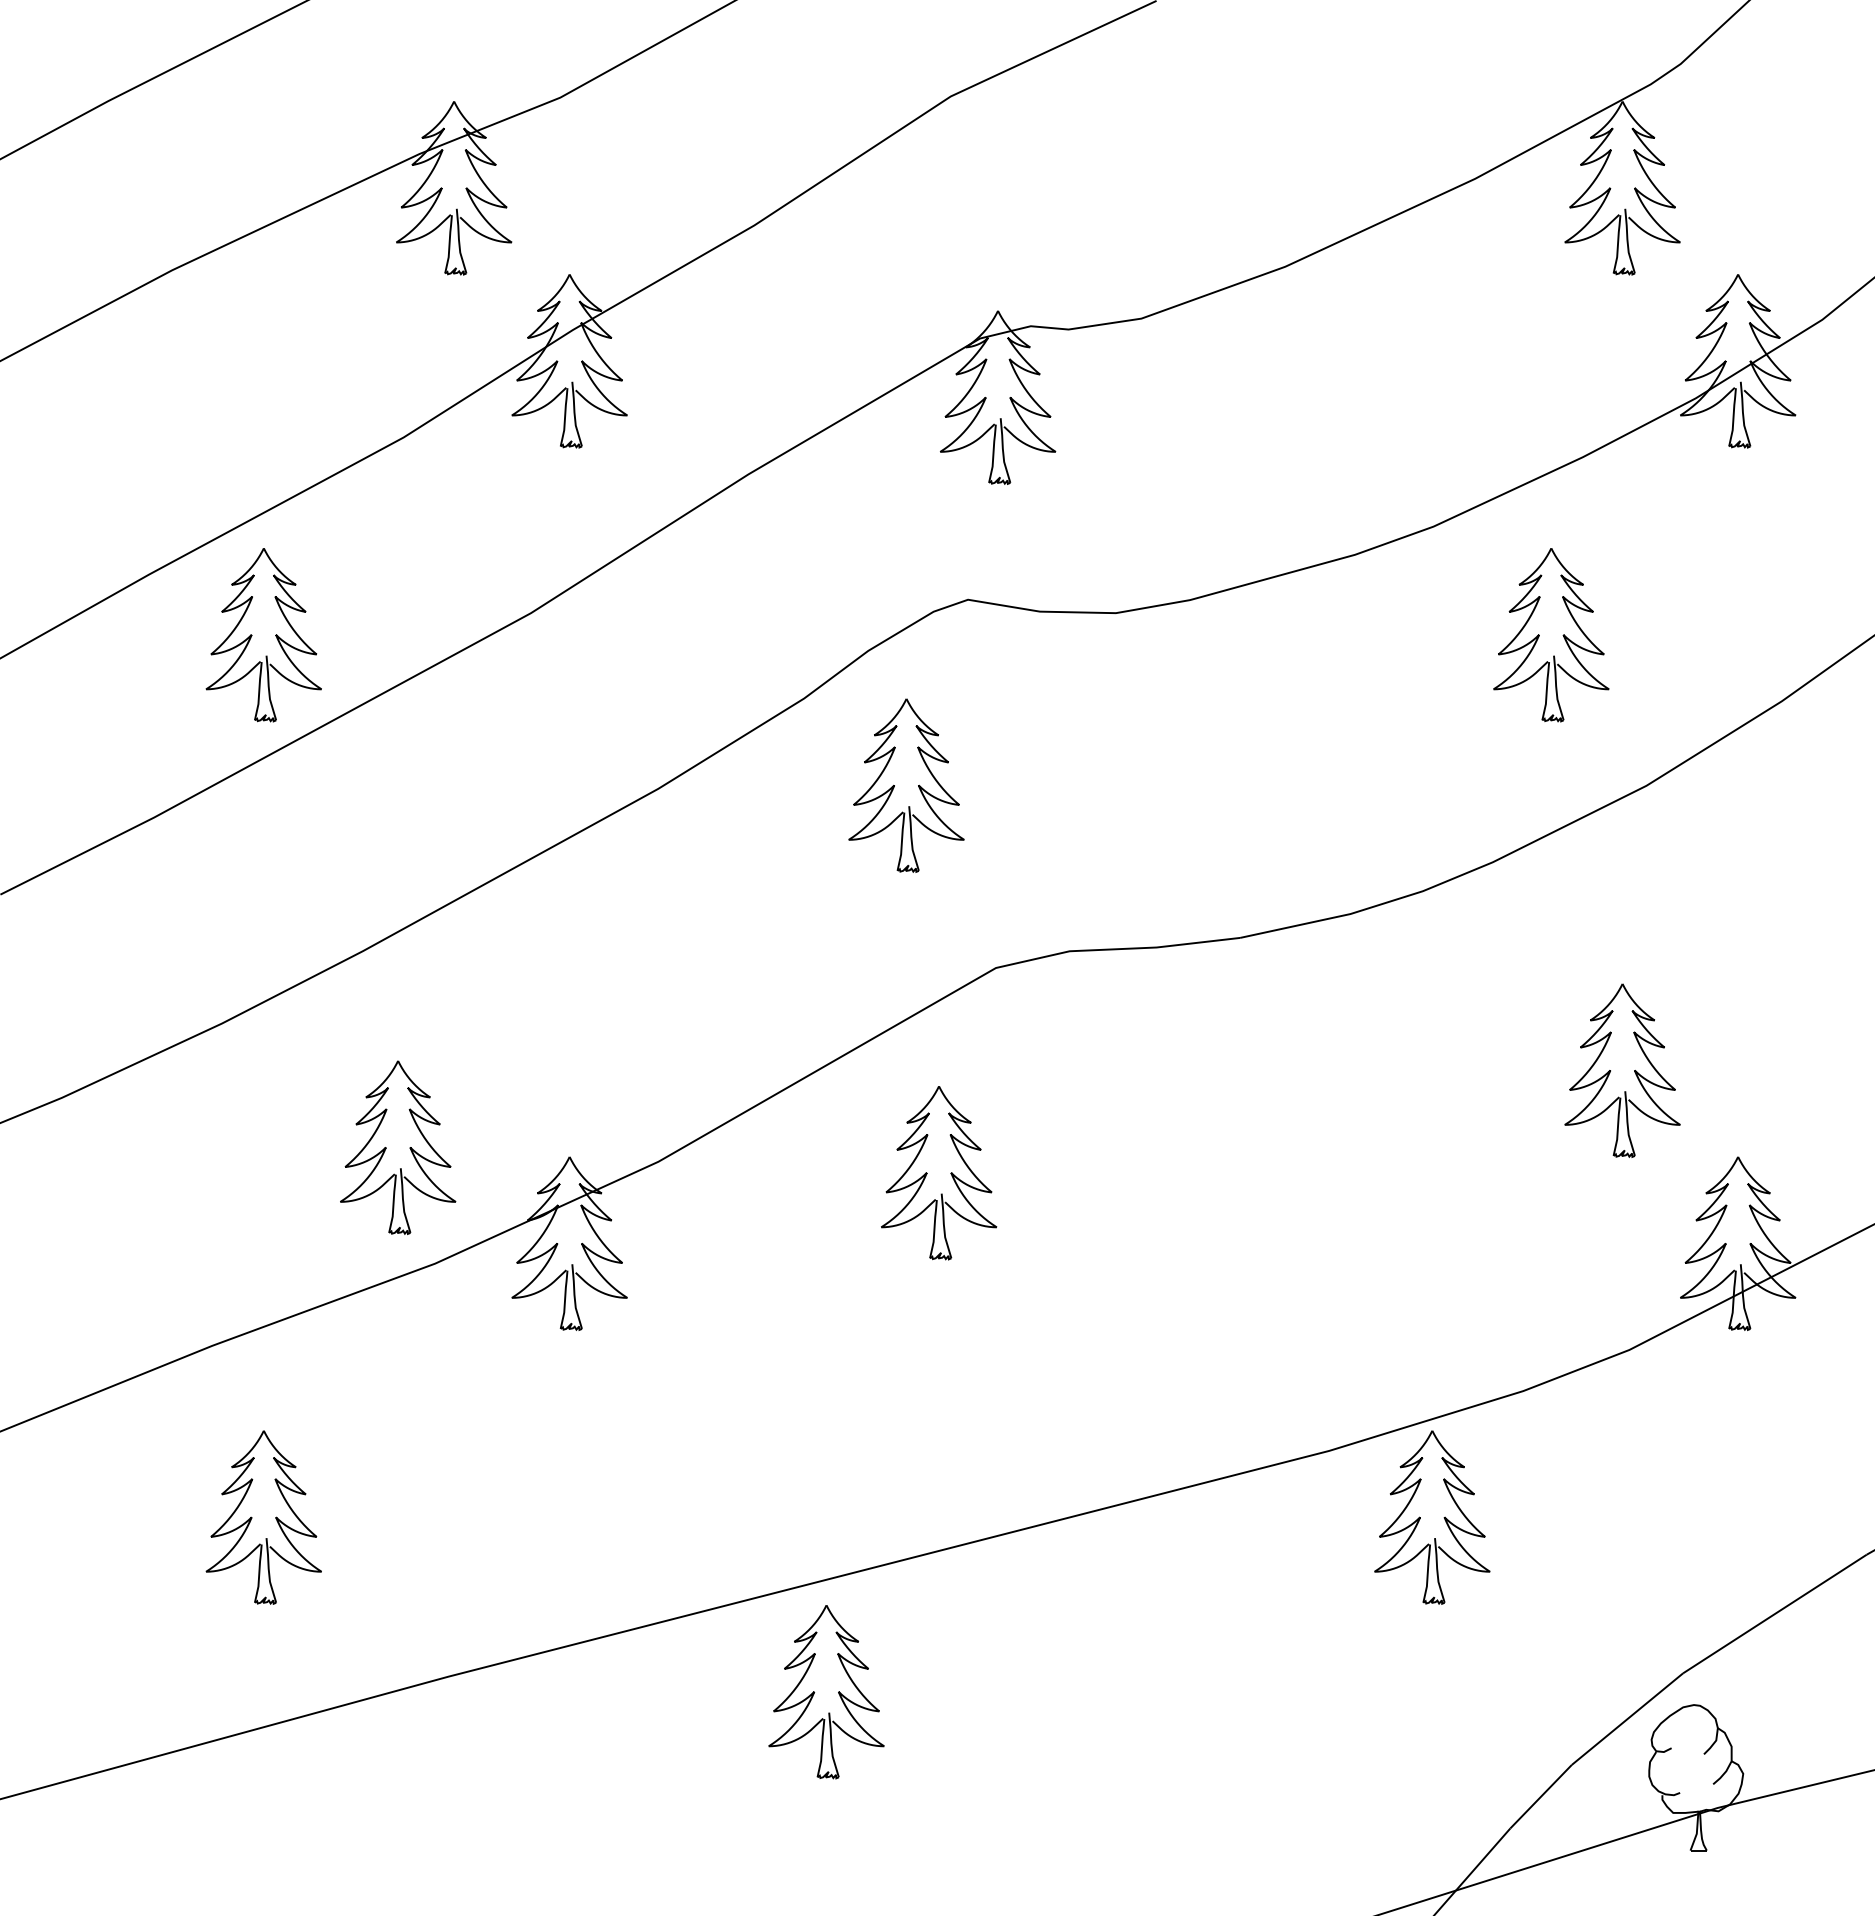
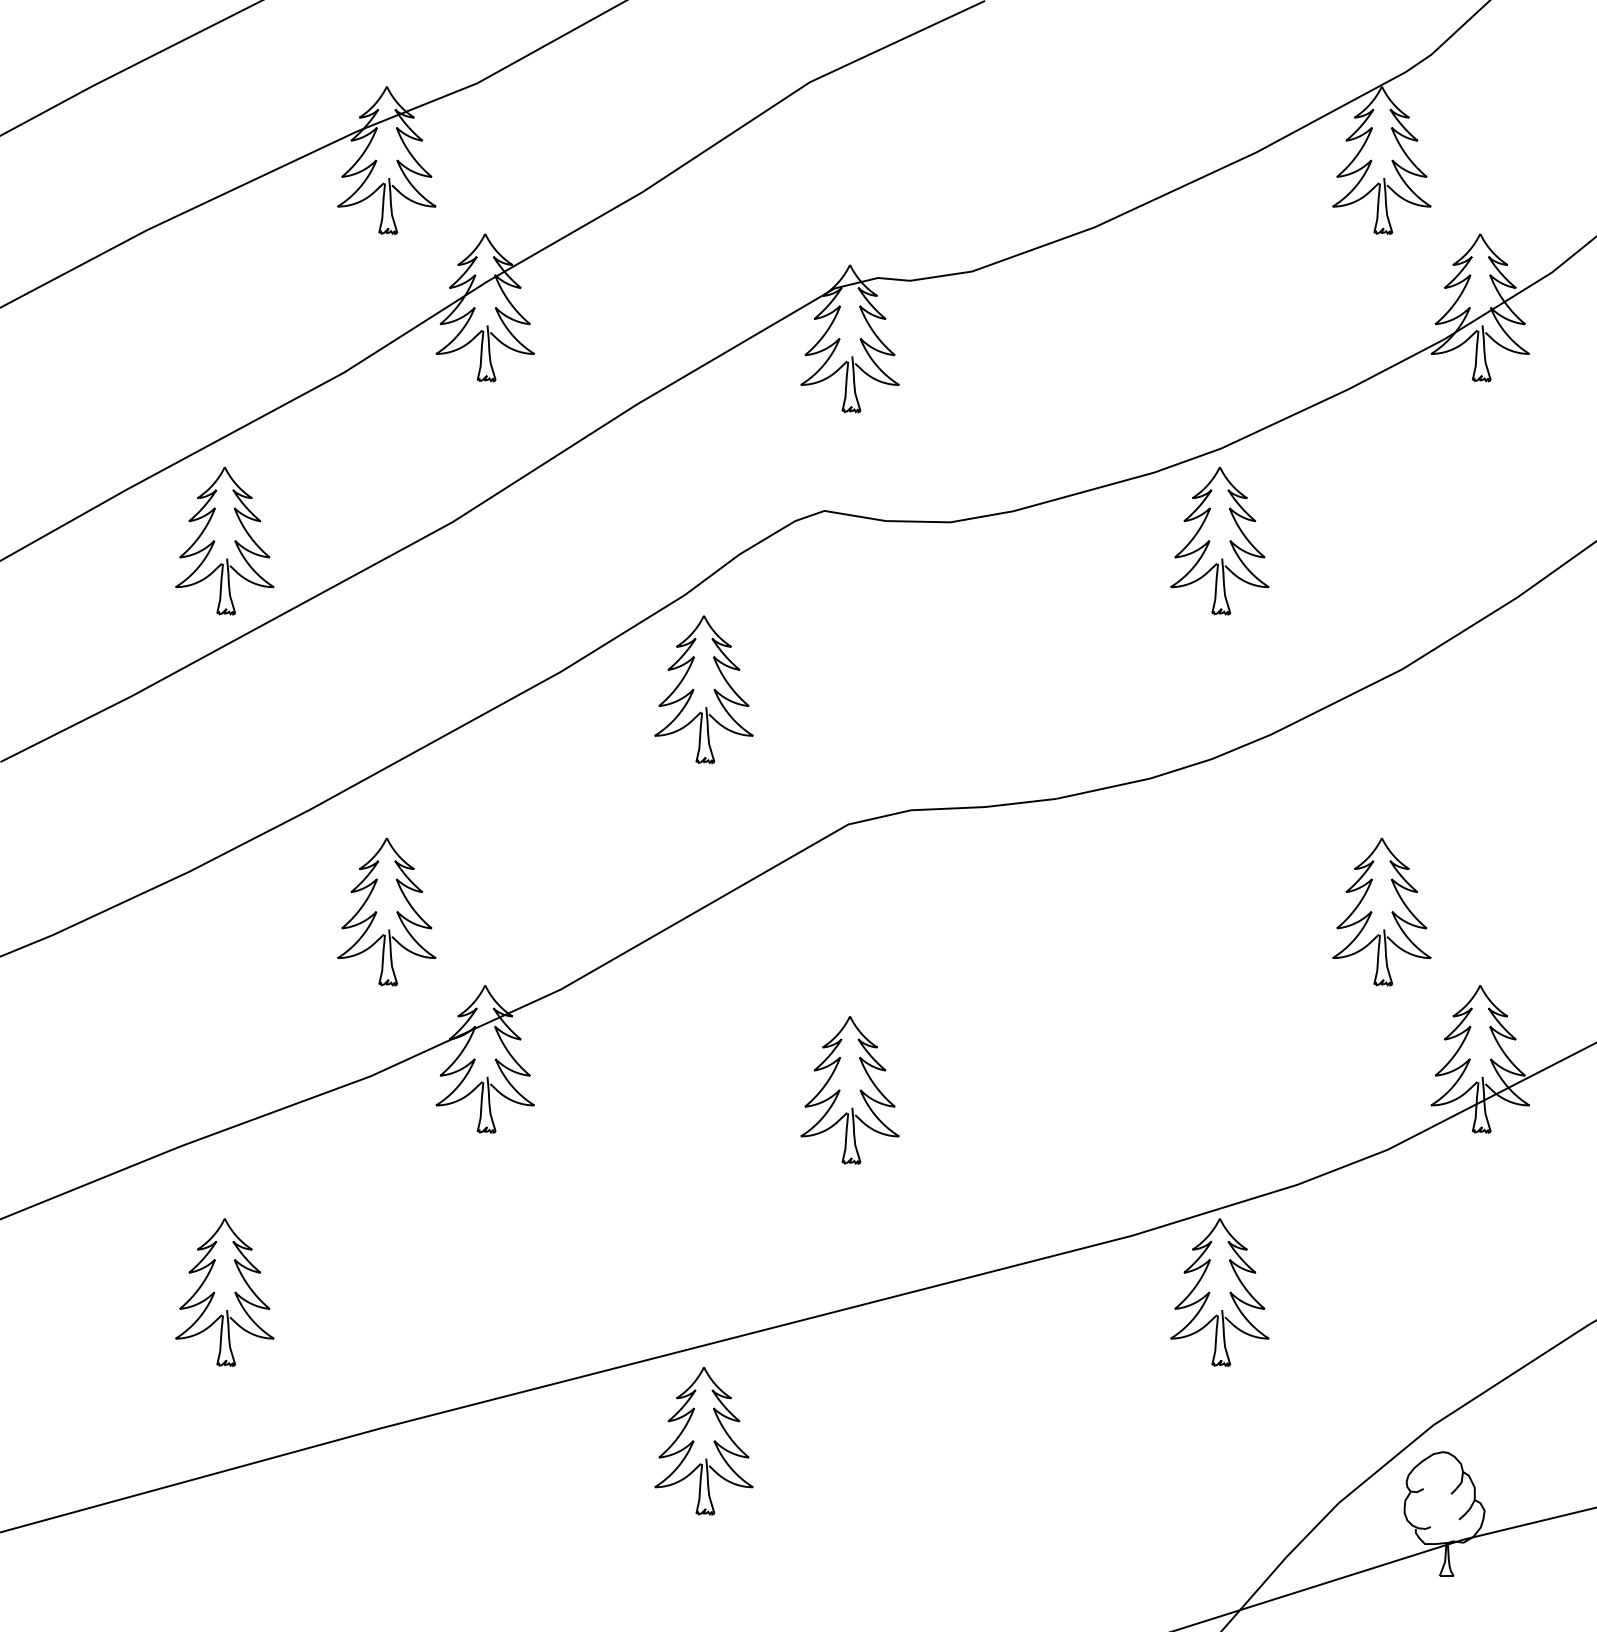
part: (1562, 635) -> (1229, 541), moved
part: (894, 785) -> (693, 689), moved
part: (398, 1147) -> (387, 911), moved
part: (939, 1173) -> (850, 1090), moved

